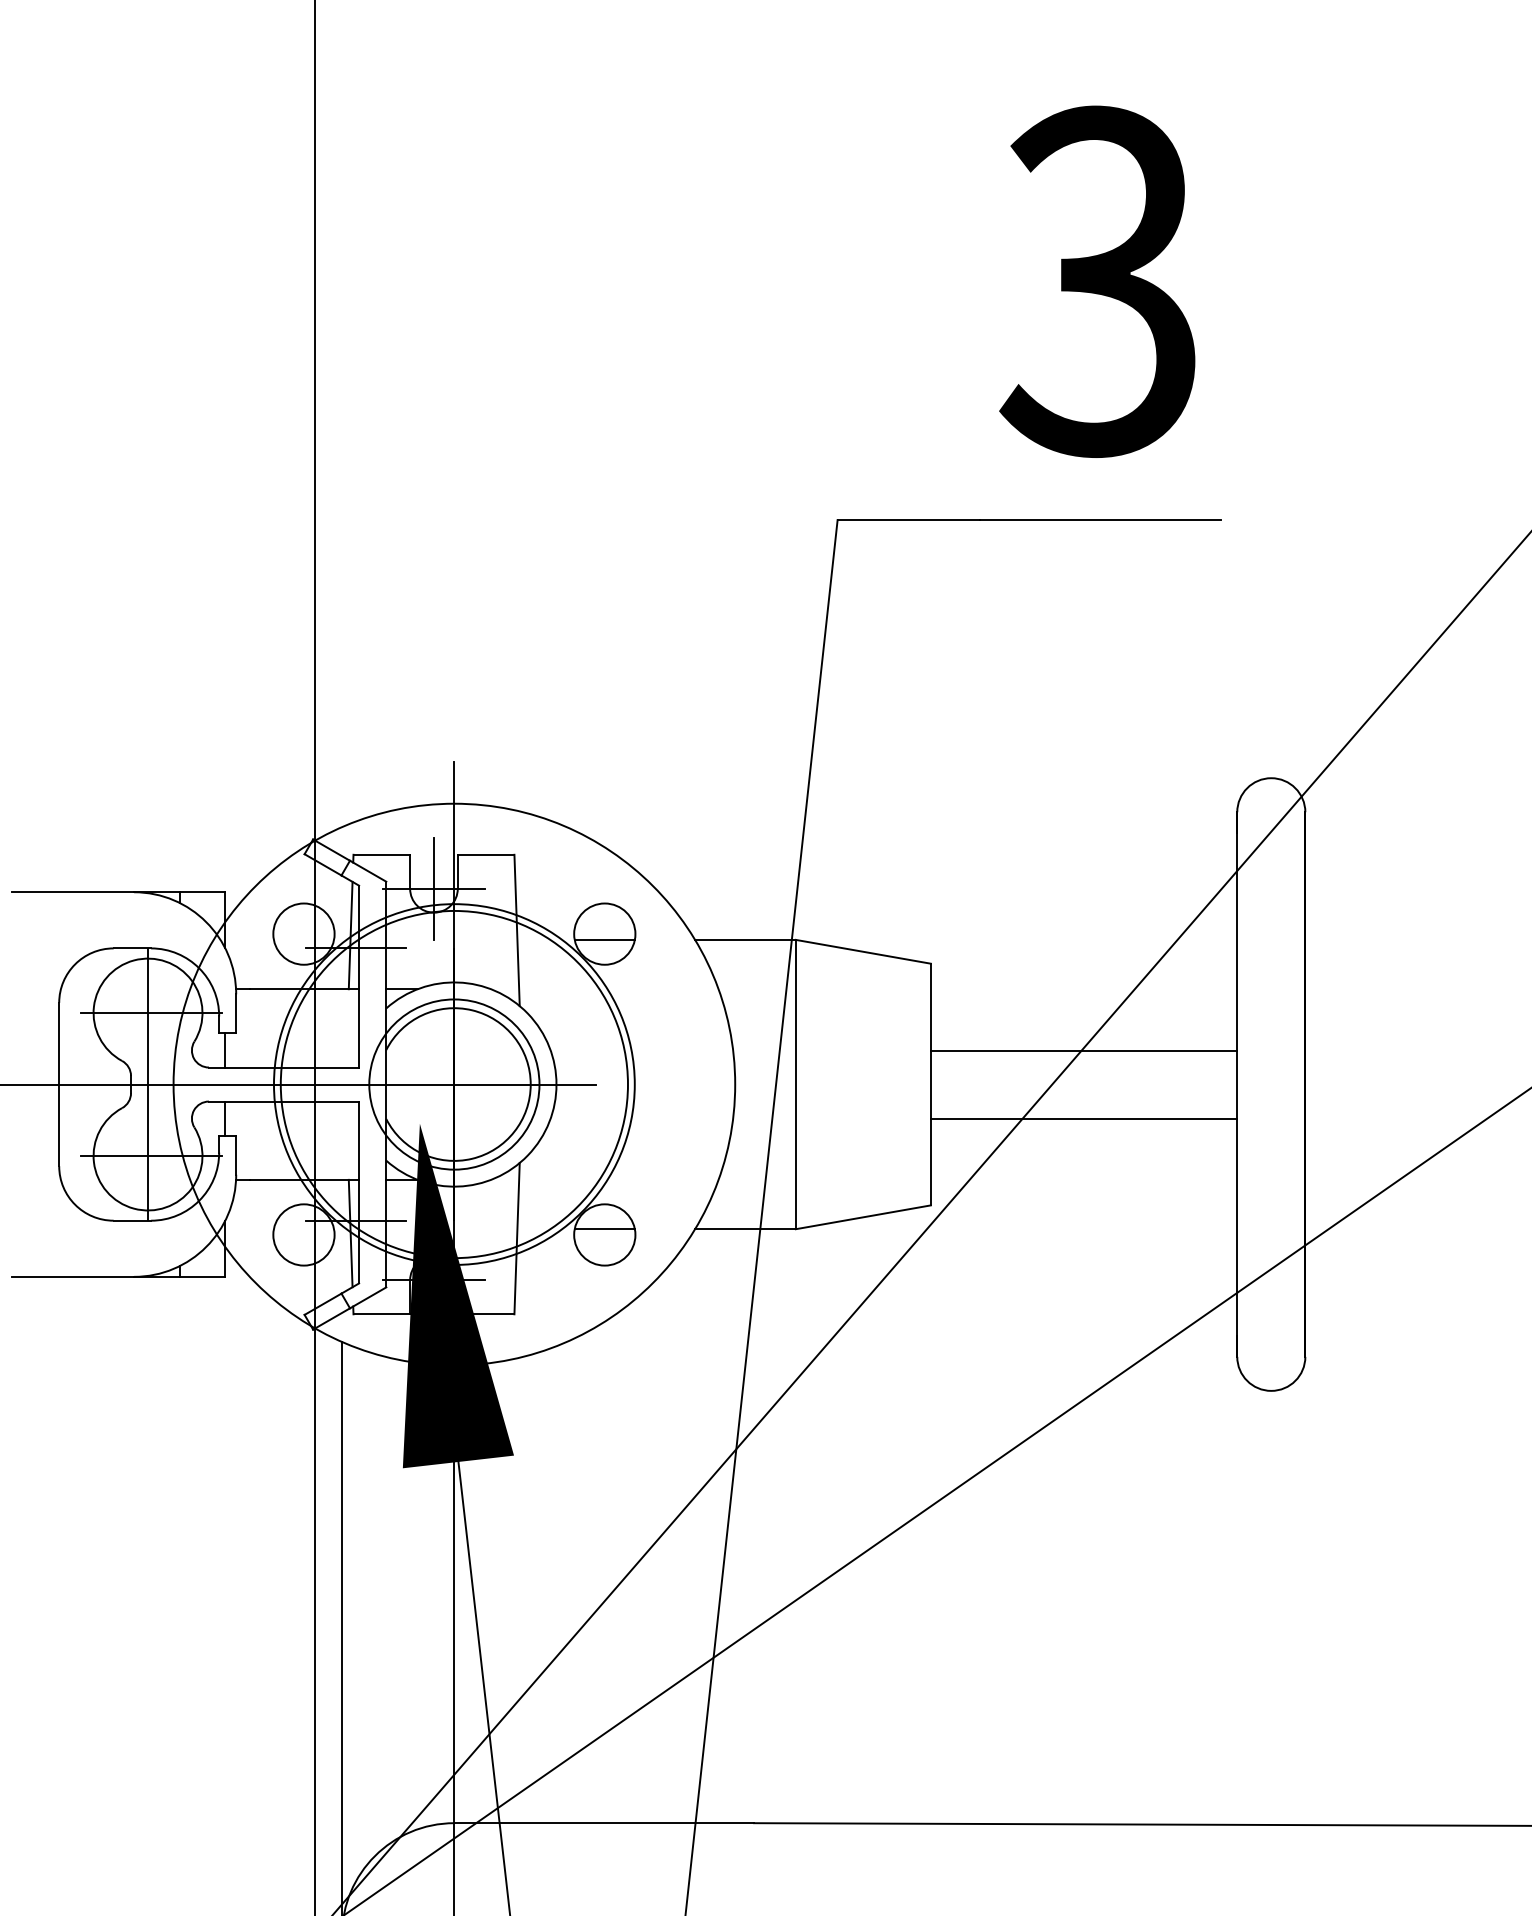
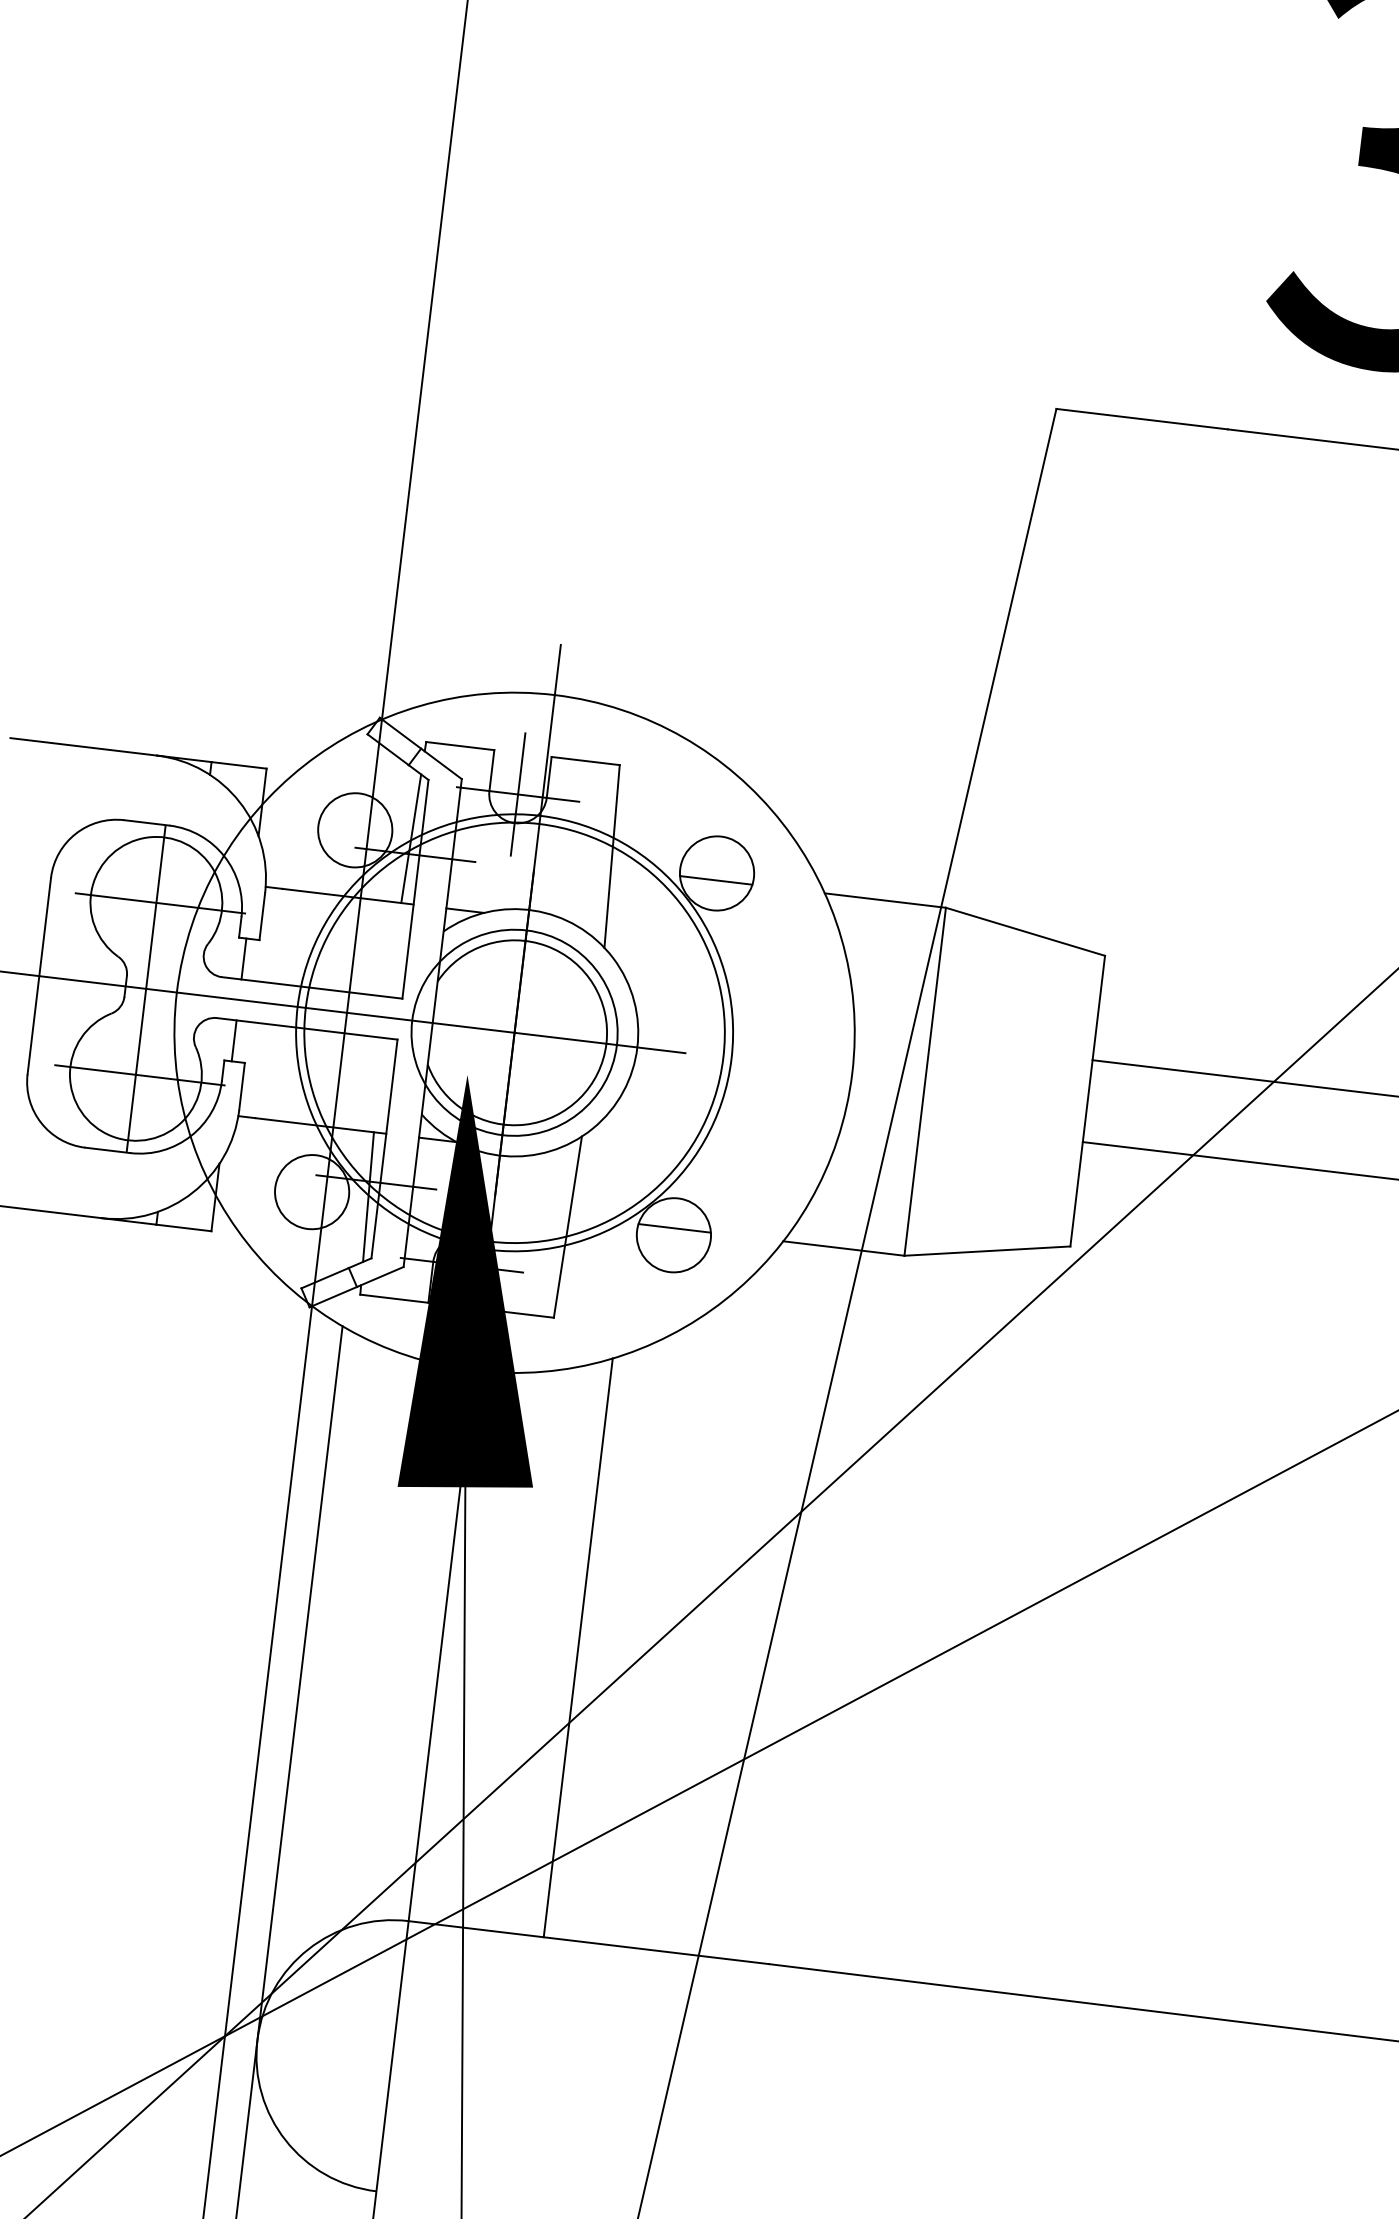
line: (566, 1582) -> (578, 1647), added

